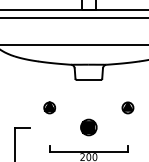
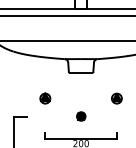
part: (89, 127) -> (81, 116), size x0.6

